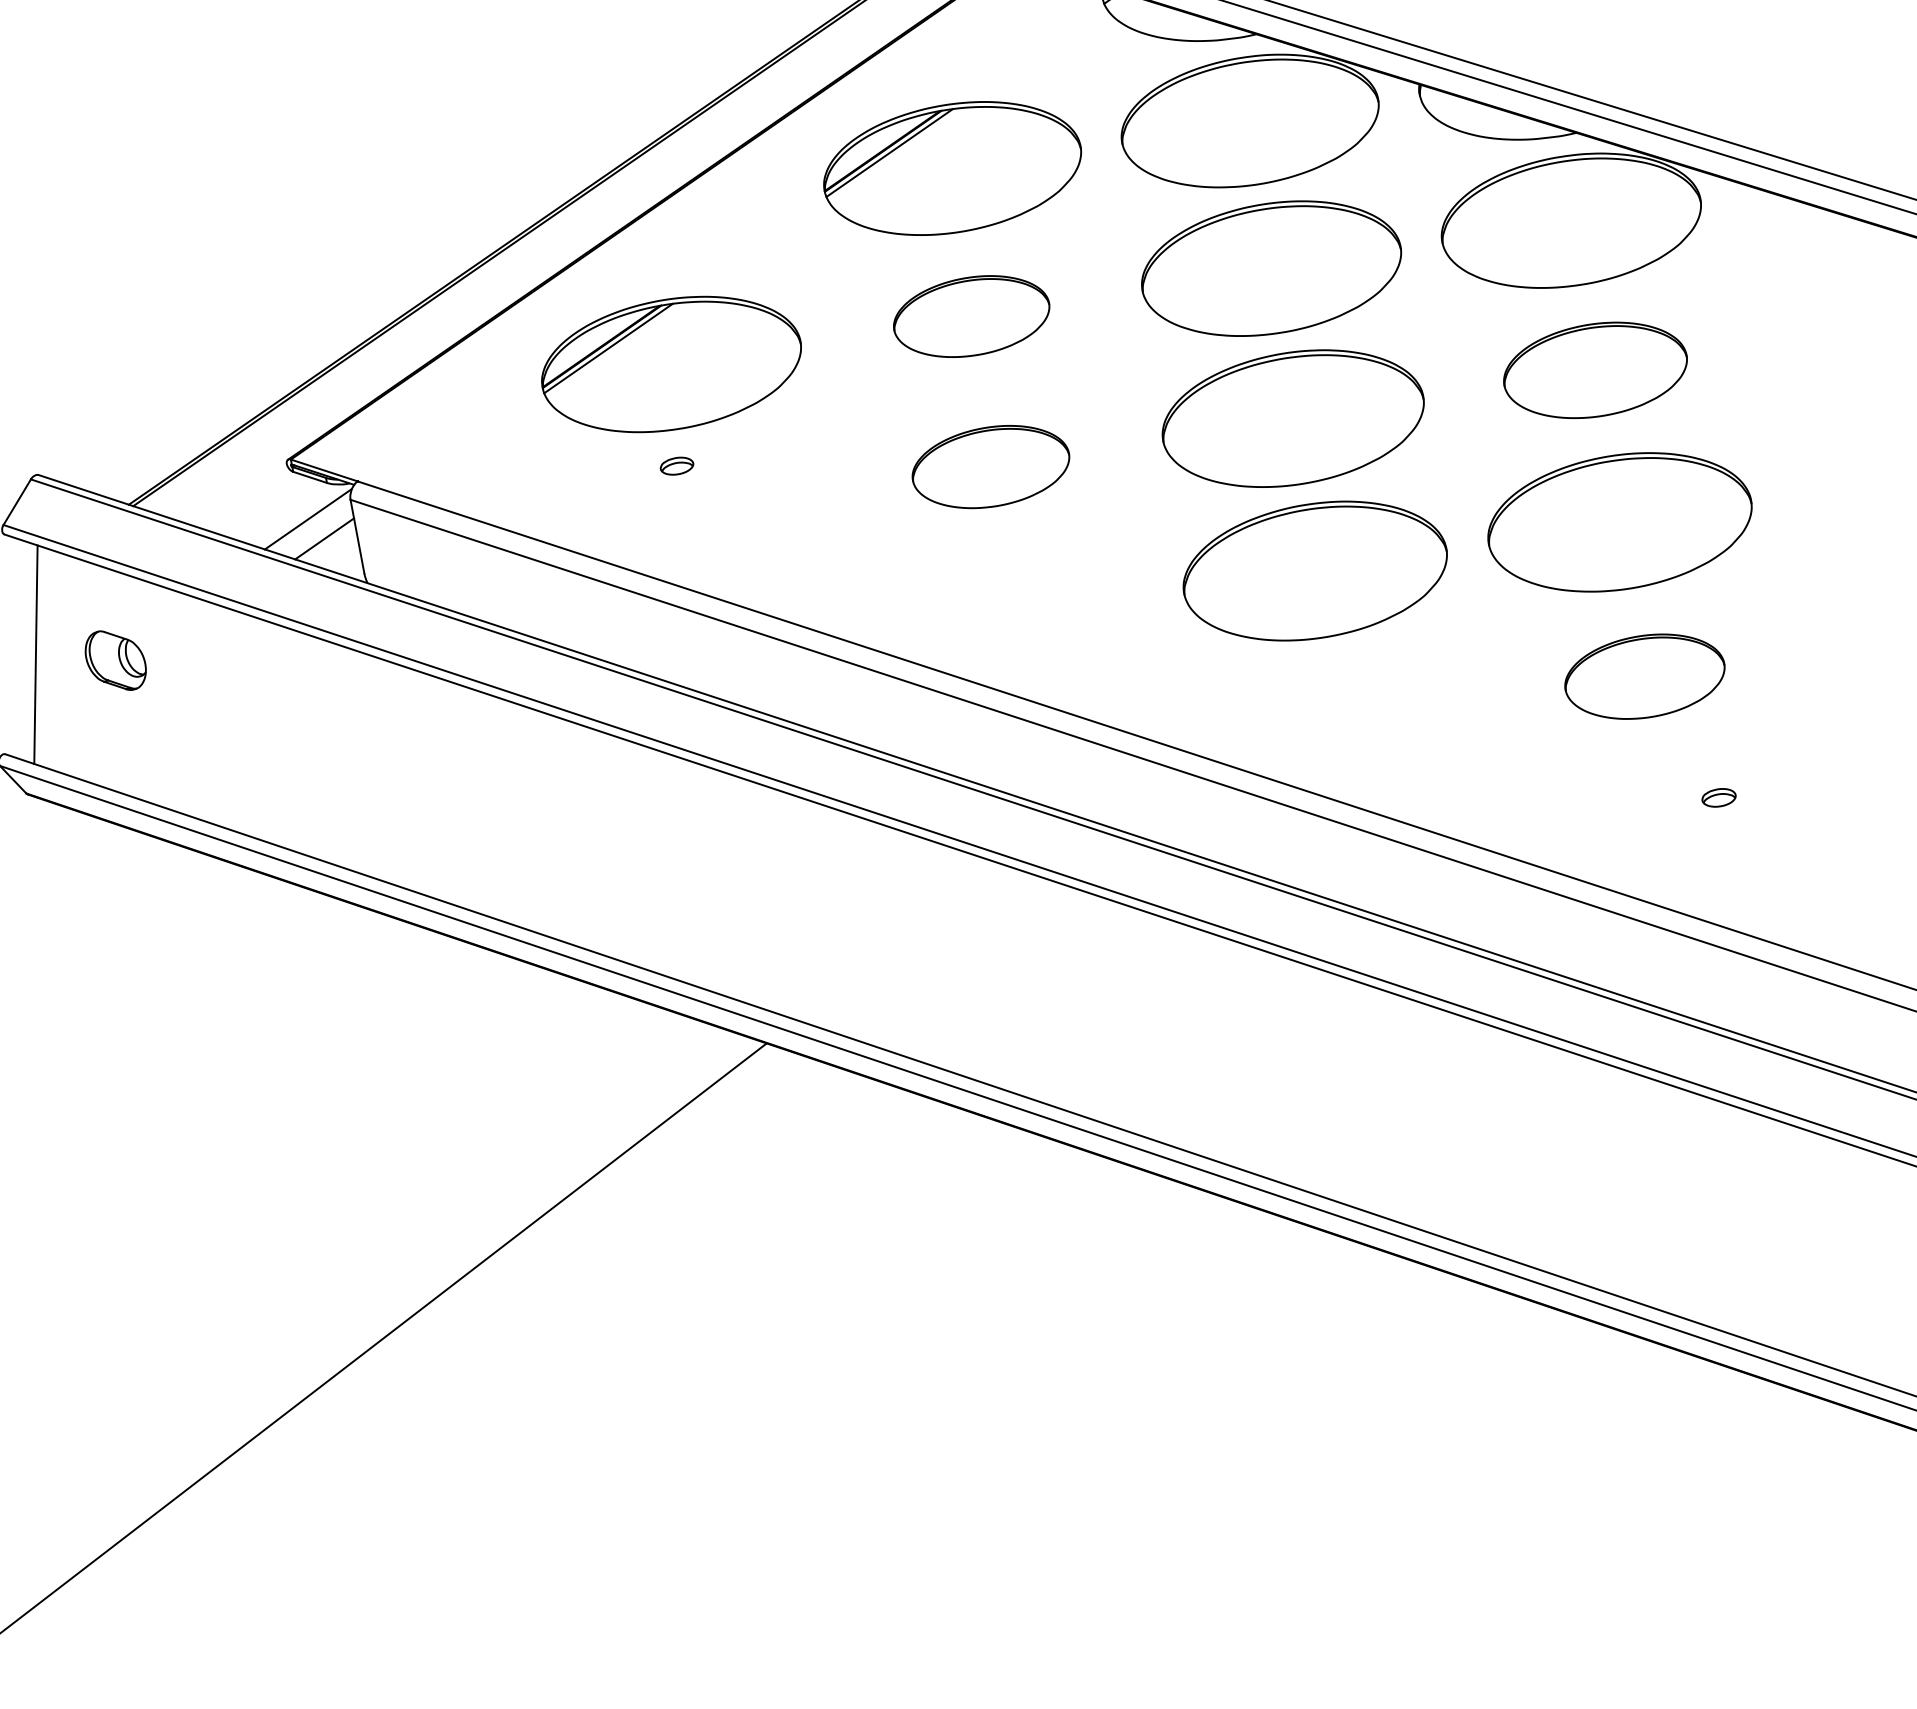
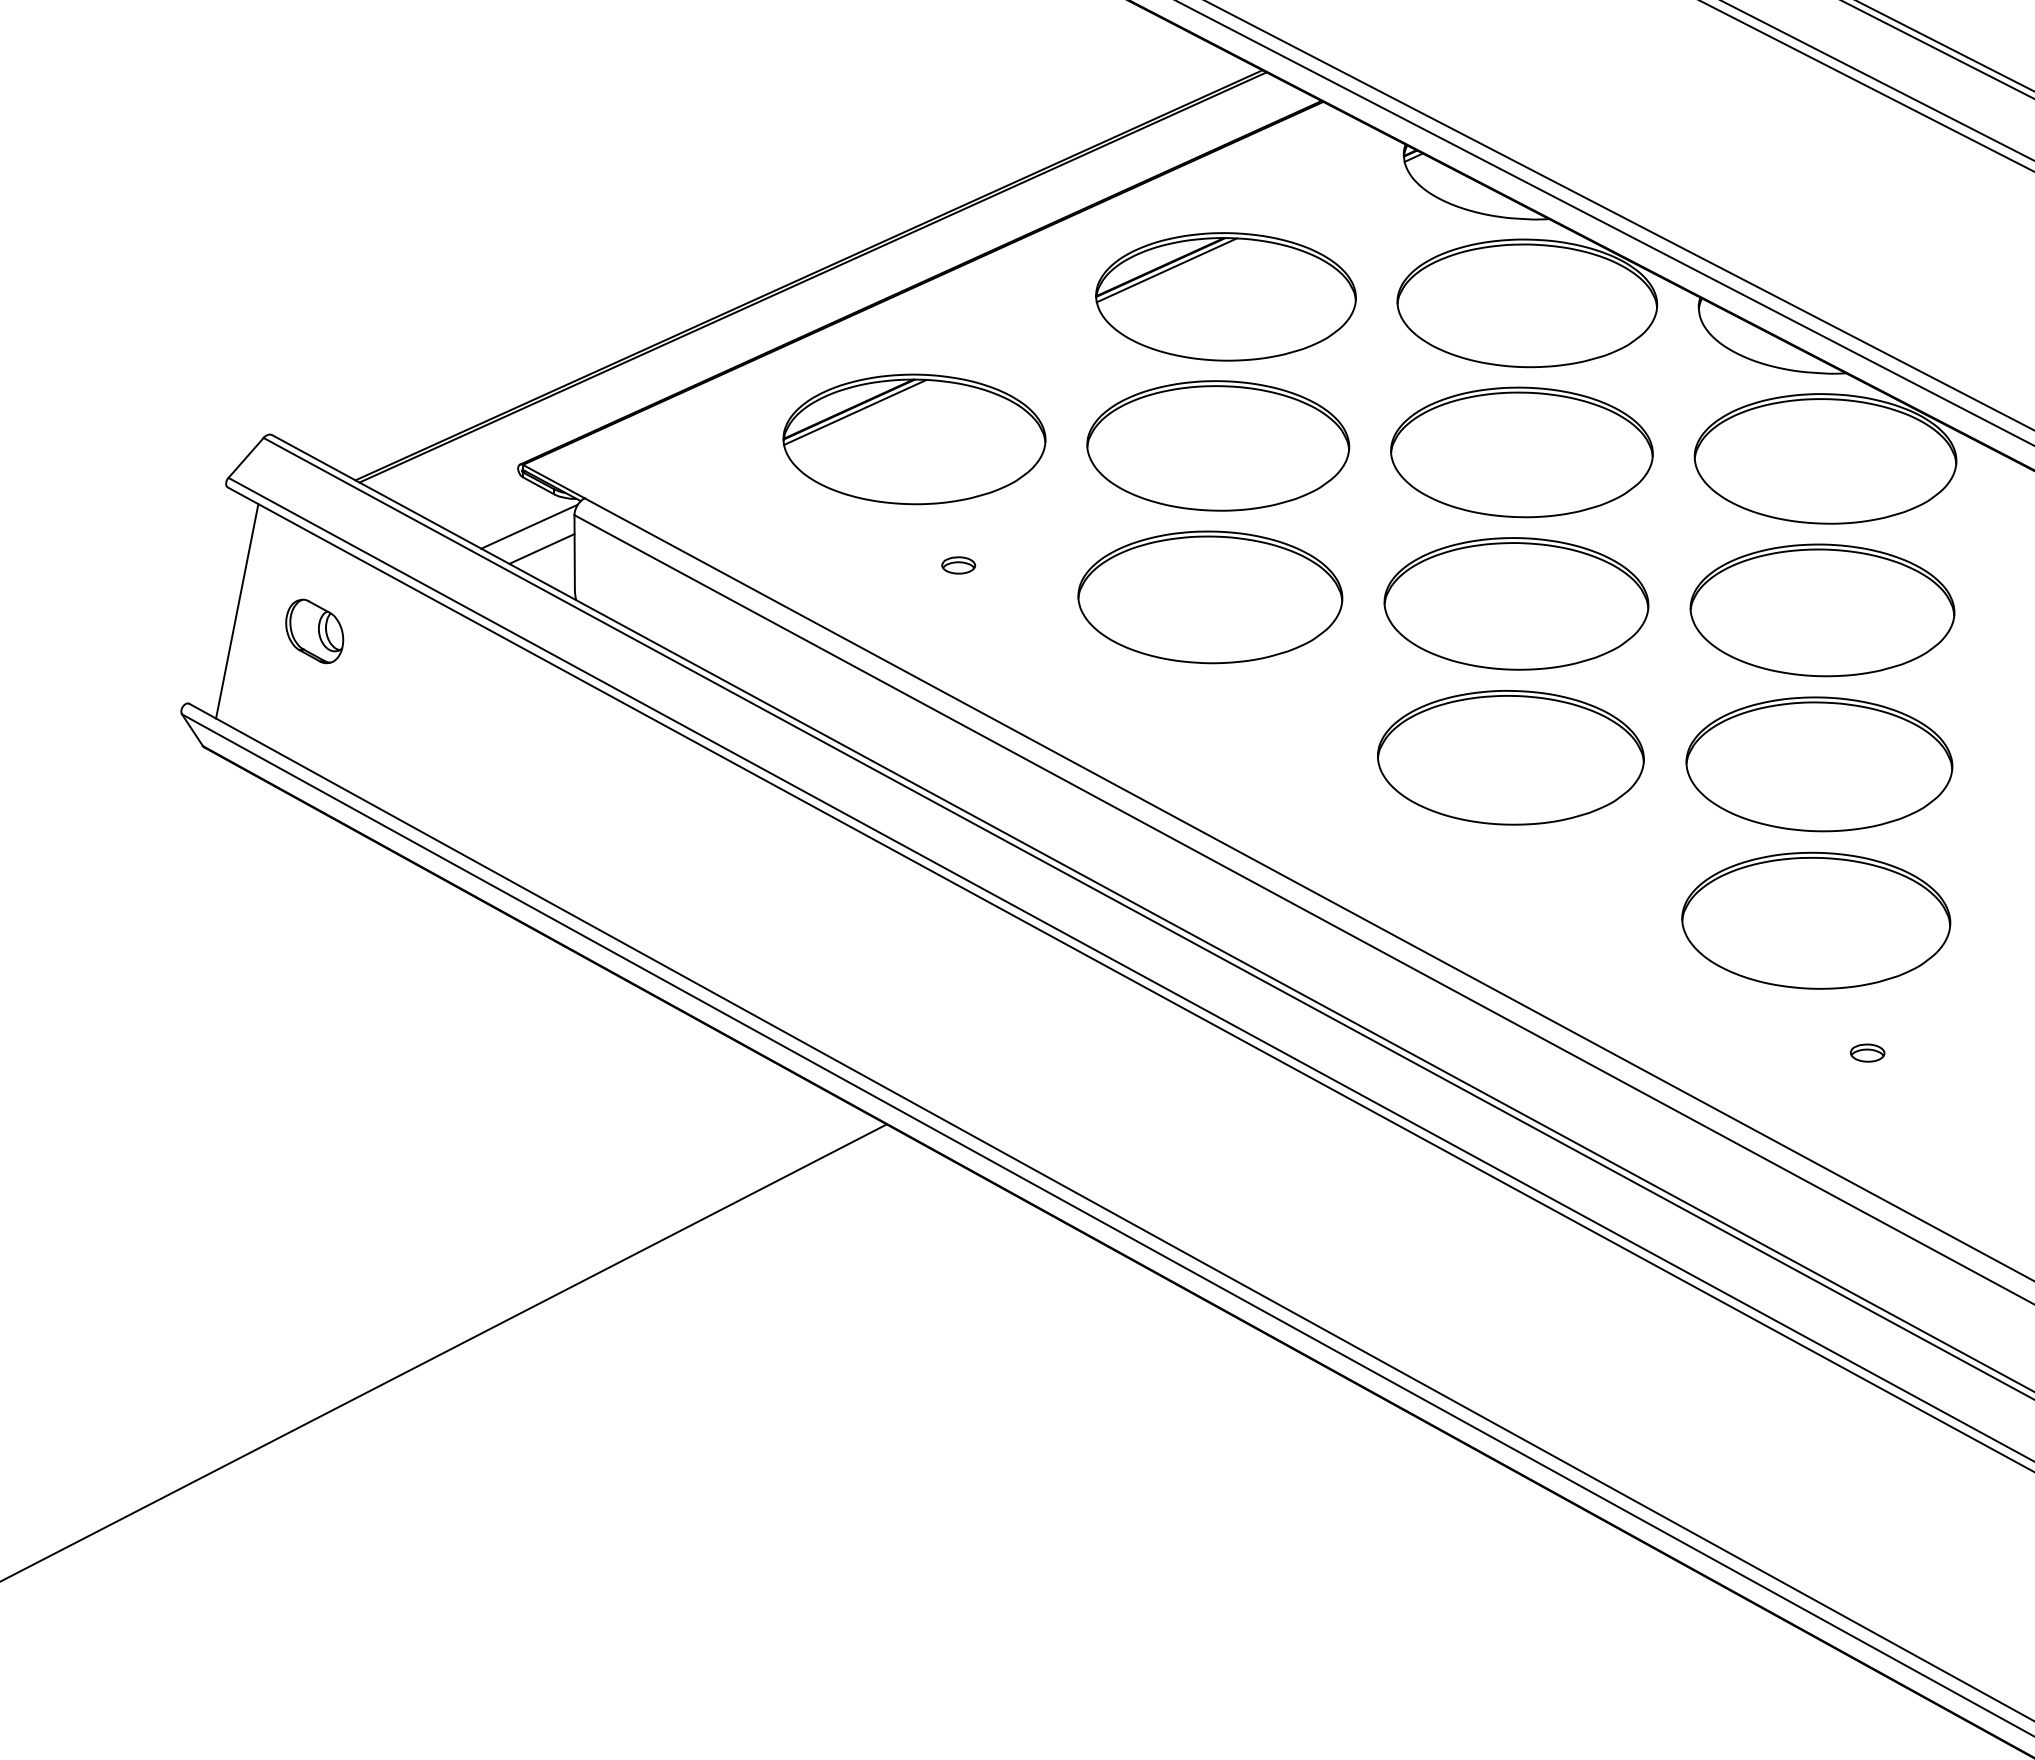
part: (971, 316) -> (1218, 445), size x1.67
part: (1595, 370) -> (1822, 610), size x1.43
part: (676, 466) -> (958, 565), moved
part: (991, 467) -> (1210, 597), size x1.67
part: (1645, 676) -> (1816, 920), size x1.67

